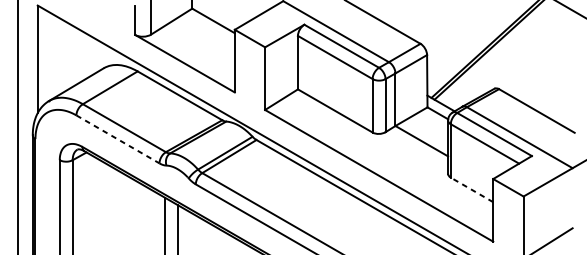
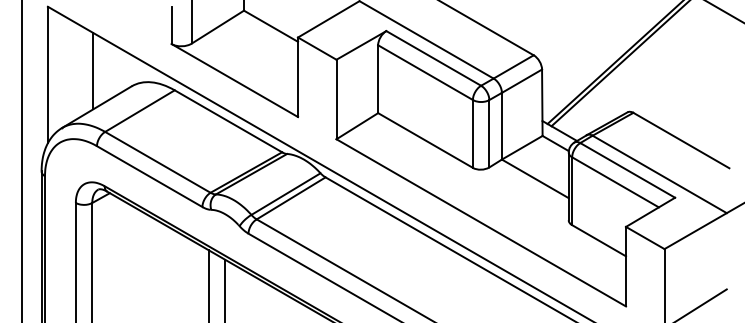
line: (73, 56) -> (93, 71), added
line: (117, 139) -> (149, 176), dashed -> solid
line: (471, 189) -> (598, 240), dashed -> solid

